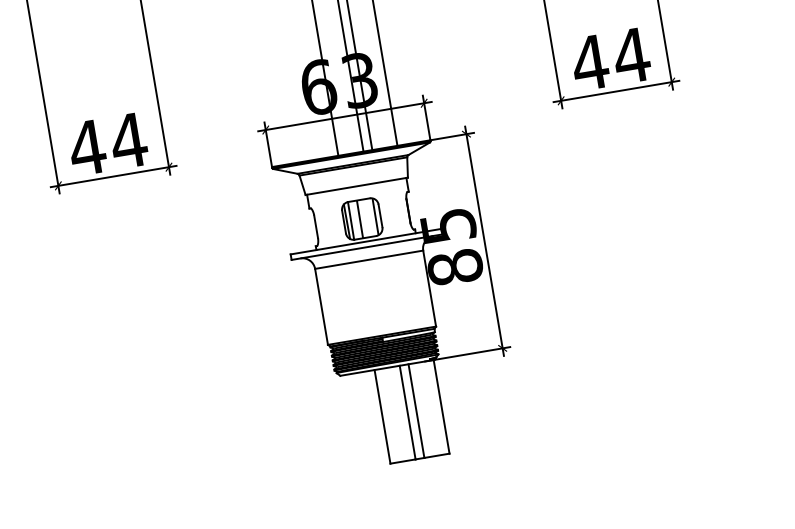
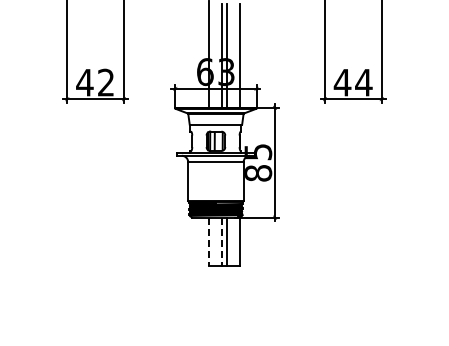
text: (127, 140) -> (105, 82), 44 -> 42
line: (408, 414) -> (222, 242), solid -> dashed
line: (383, 418) -> (209, 242), solid -> dashed

